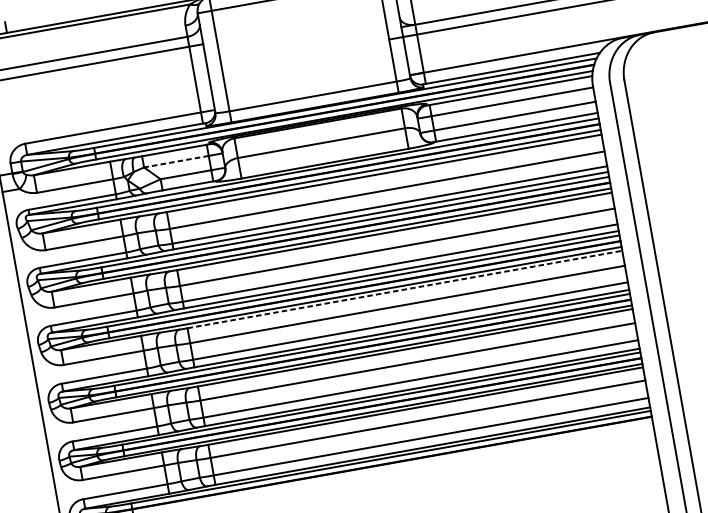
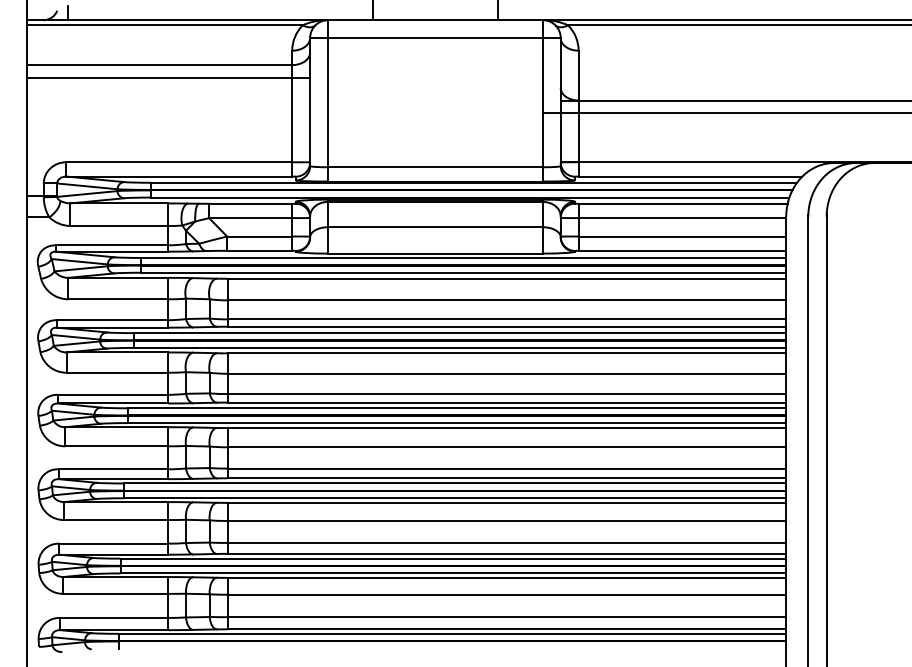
line: (176, 162) -> (250, 218), dashed -> solid
line: (405, 289) -> (507, 428), dashed -> solid

